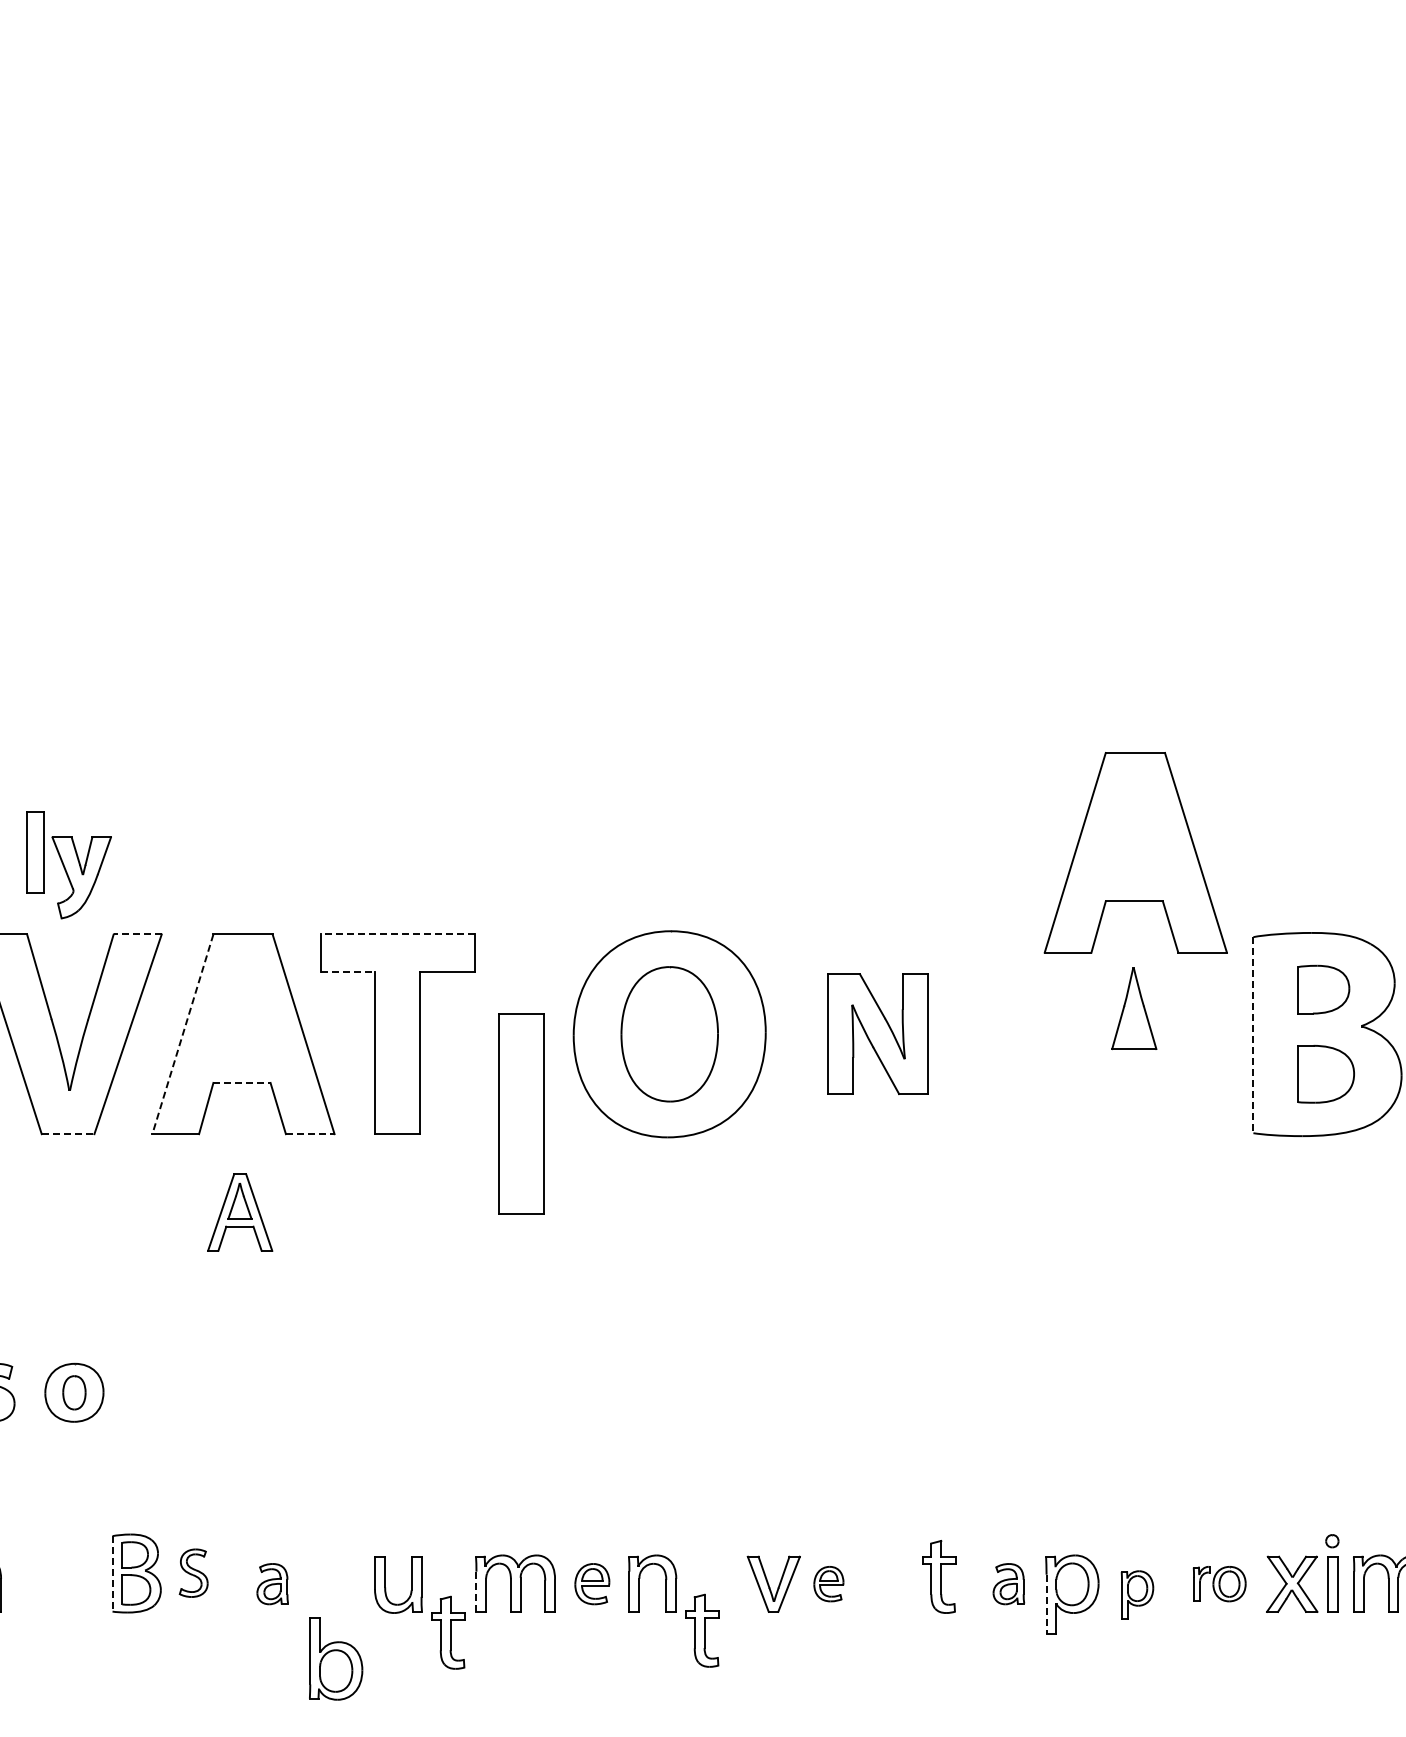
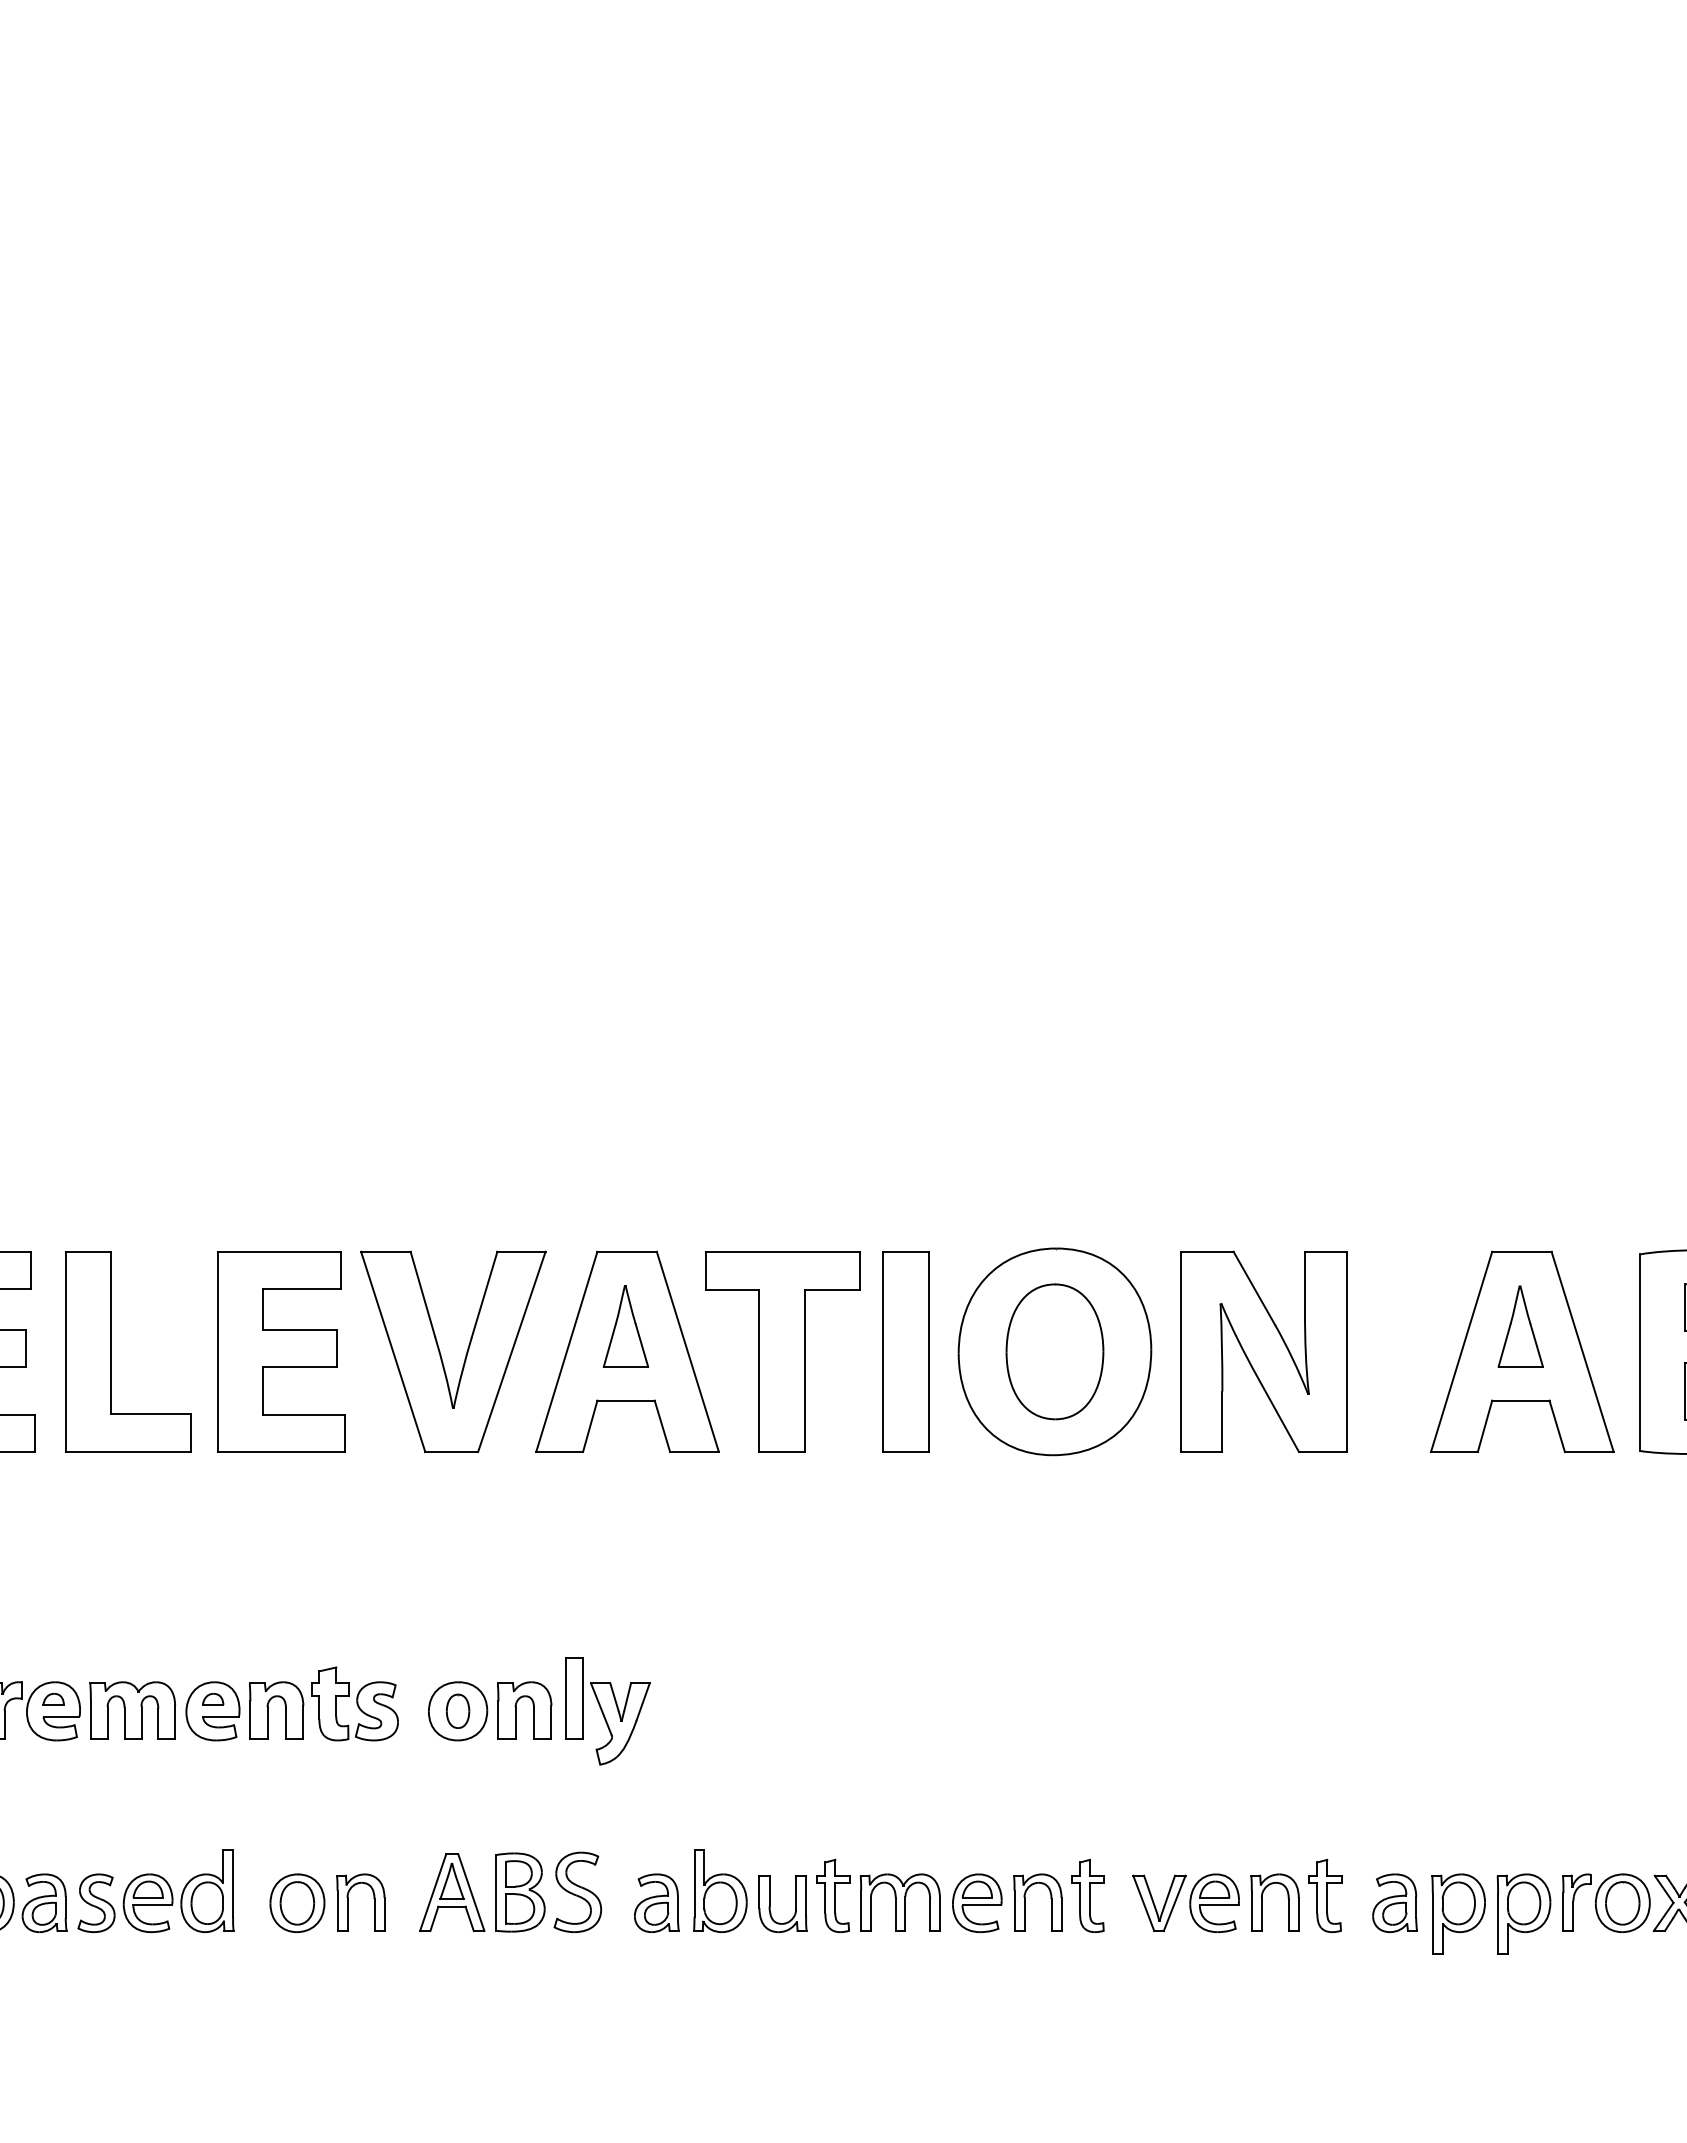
part: (1135, 852) -> (1522, 1351), moved
part: (68, 865) -> (607, 1711), moved
line: (137, 934) -> (521, 1251), dashed -> solid
line: (397, 934) -> (782, 1251), dashed -> solid
line: (348, 972) -> (732, 1289), dashed -> solid
part: (241, 1009) -> (625, 1326), added
line: (182, 1033) -> (566, 1351), dashed -> solid
part: (877, 1033) -> (1263, 1351), size x1.67
line: (1253, 1035) -> (1640, 1353), dashed -> solid
line: (242, 1082) -> (626, 1400), dashed -> solid
part: (520, 1113) -> (905, 1351), moved
line: (68, 1133) -> (452, 1451), dashed -> solid
line: (311, 1133) -> (695, 1451), dashed -> solid
part: (240, 1212) -> (452, 1892), moved
part: (132, 1391) -> (516, 1710), added
part: (193, 1572) -> (577, 1891), size x1.67
line: (112, 1573) -> (496, 1892), dashed -> solid
part: (272, 1583) -> (656, 1902), size x1.43
part: (592, 1583) -> (977, 1902), size x1.43
part: (828, 1583) -> (1214, 1902), size x1.67
part: (876, 1583) -> (1262, 1902), added
part: (1008, 1583) -> (1394, 1902), size x1.43
part: (1219, 1583) -> (1606, 1902), size x1.67
line: (476, 1592) -> (861, 1911), dashed -> solid
part: (1136, 1594) -> (1523, 1913), size x1.67
line: (1046, 1604) -> (1432, 1923), dashed -> solid
part: (702, 1630) -> (1087, 1895), moved
part: (448, 1632) -> (833, 1895), moved
part: (336, 1658) -> (720, 1890), moved

